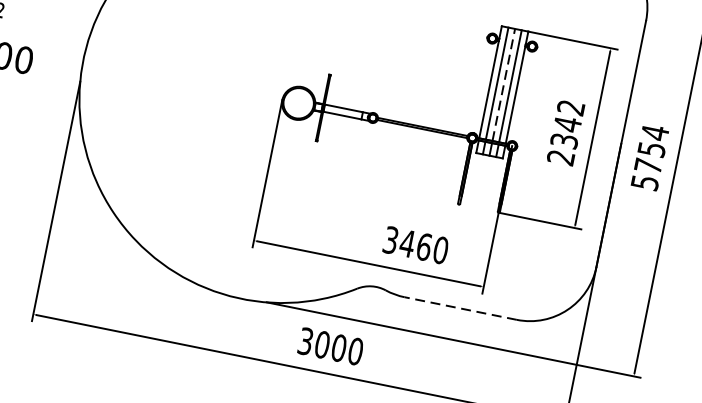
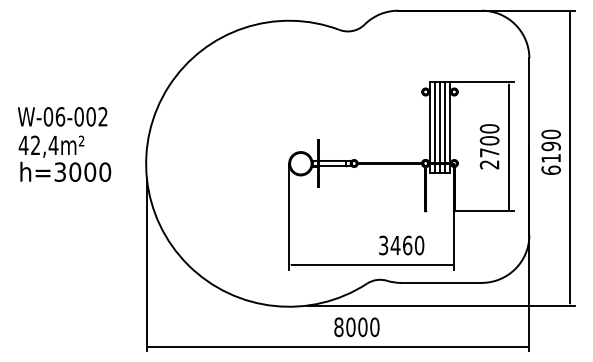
line: (504, 83) -> (440, 121), dashed -> solid
text: (567, 123) -> (489, 140), 2342 -> 2700
text: (649, 156) -> (550, 151), 5754 -> 6190
line: (459, 307) -> (440, 282), dashed -> solid
text: (305, 341) -> (338, 327), 3000 -> 8000

